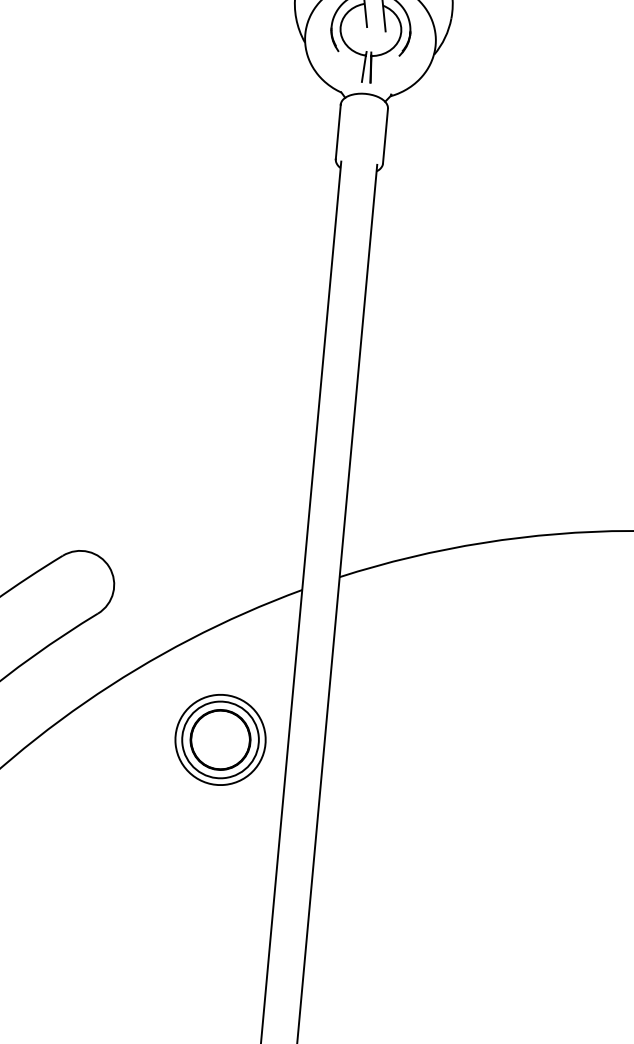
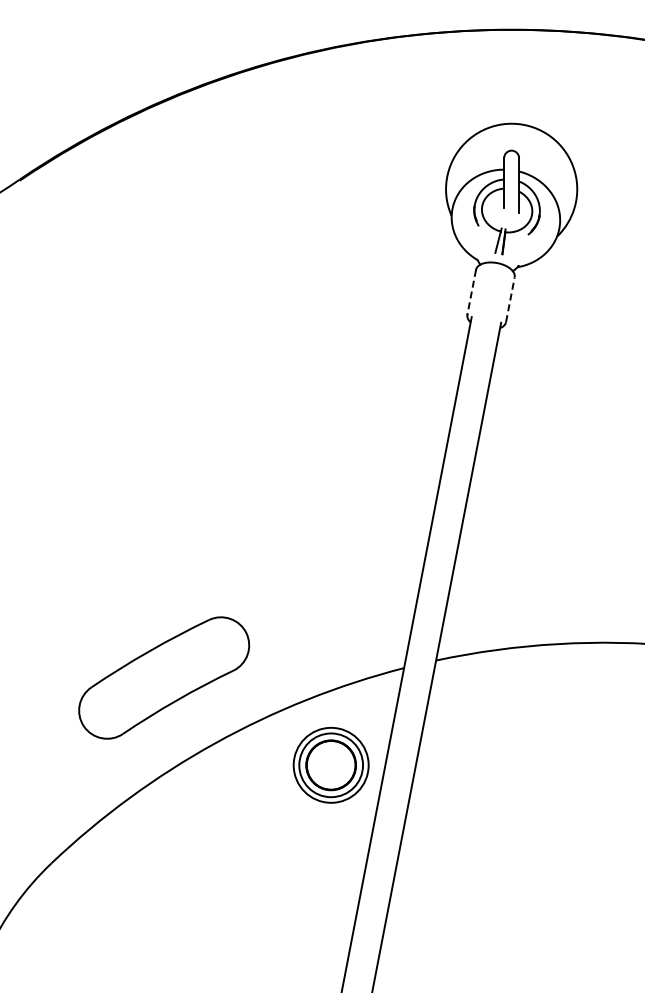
line: (338, 132) -> (471, 292), solid -> dashed
line: (385, 135) -> (510, 299), solid -> dashed
part: (219, 740) -> (330, 765), moved

